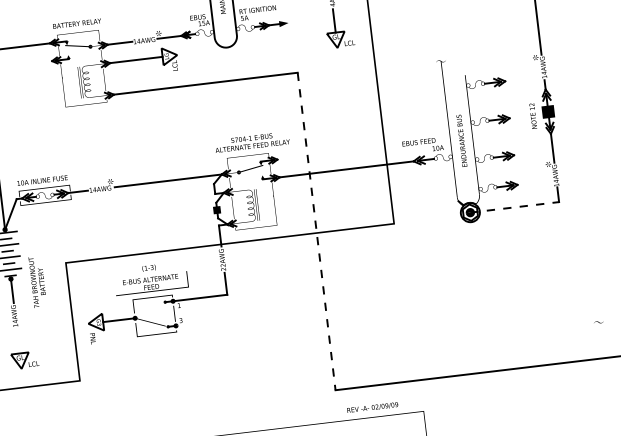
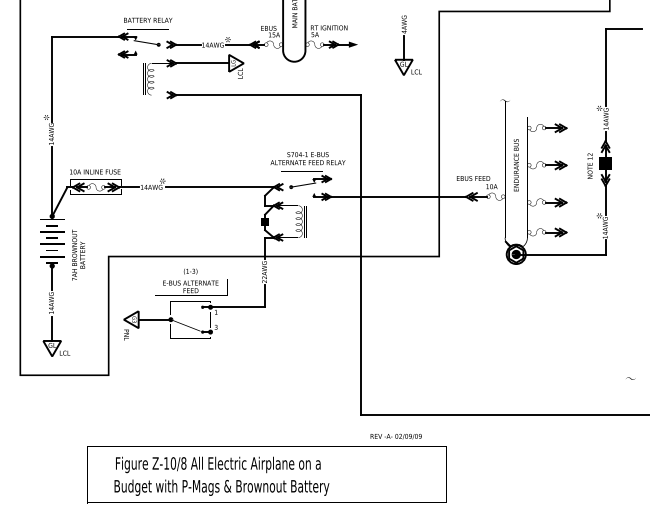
text: (461, 141) -> (515, 165), moved
line: (514, 207) -> (560, 254), dashed -> solid
line: (316, 230) -> (361, 254), dashed -> solid
text: (37, 281) -> (78, 254), moved
line: (18, 341) -> (52, 328), added

